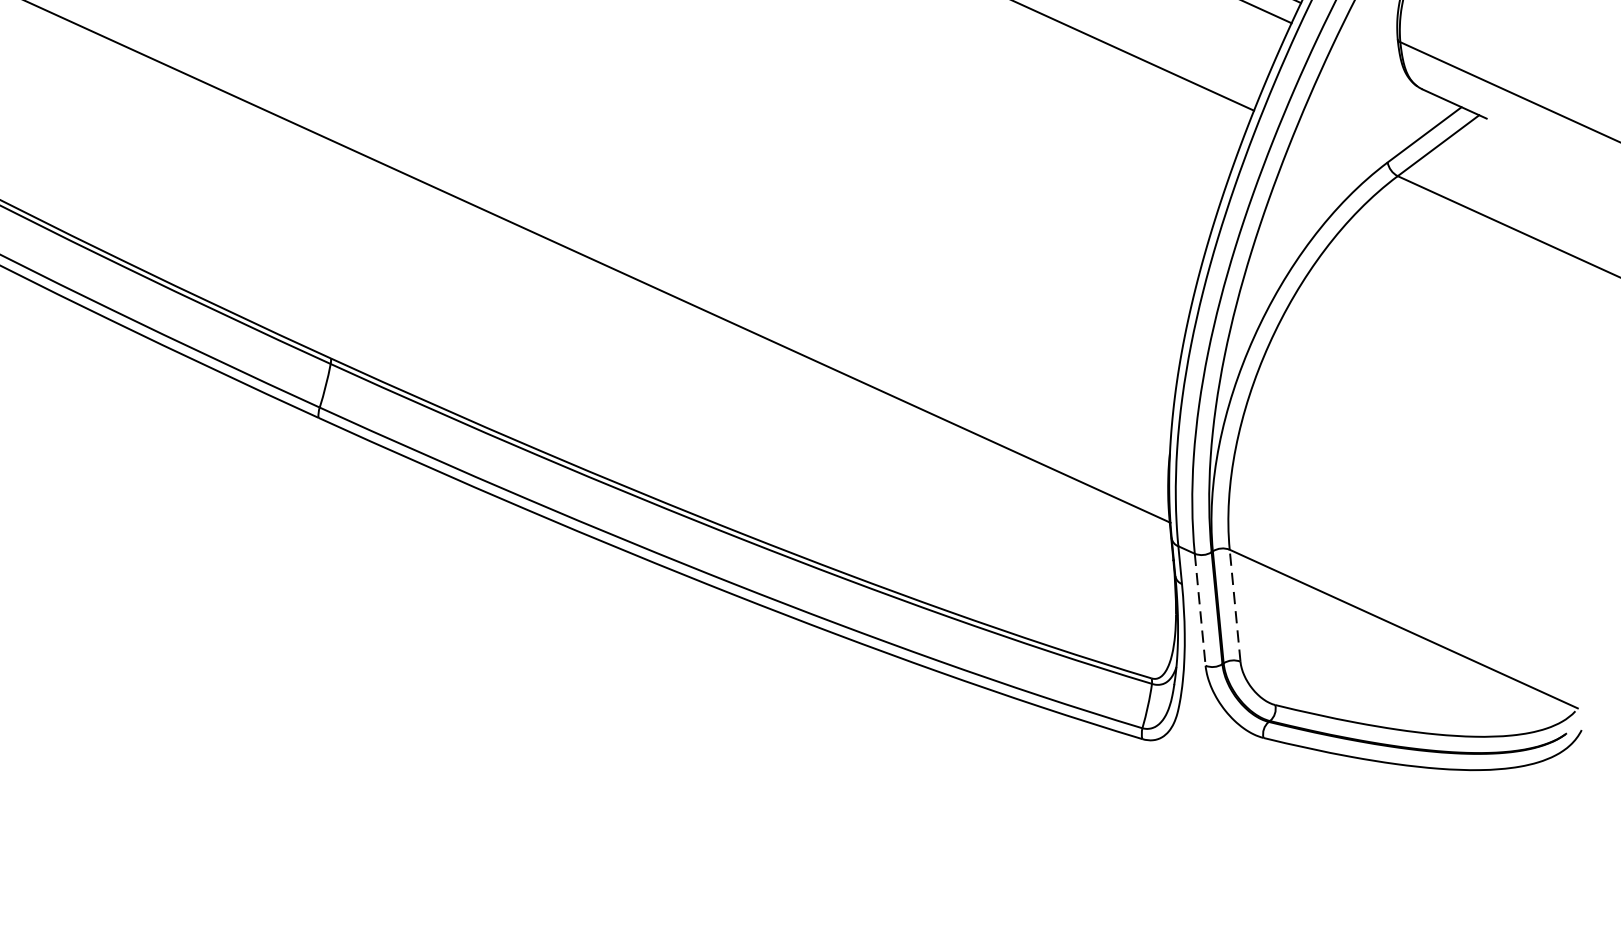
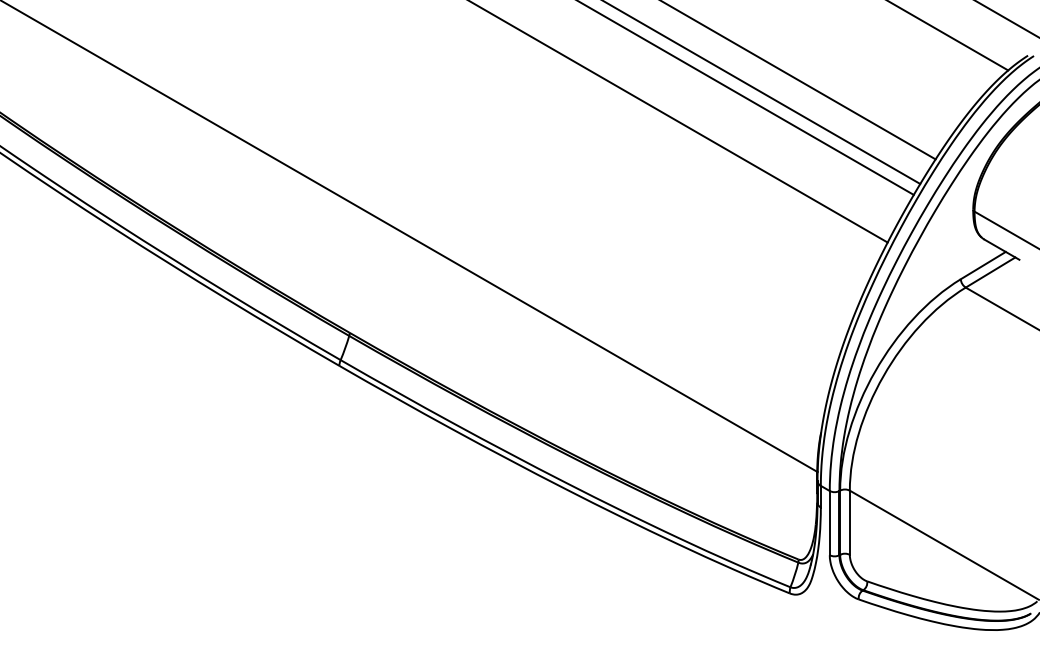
line: (1234, 605) -> (849, 522), dashed -> solid
line: (1199, 610) -> (829, 523), dashed -> solid

